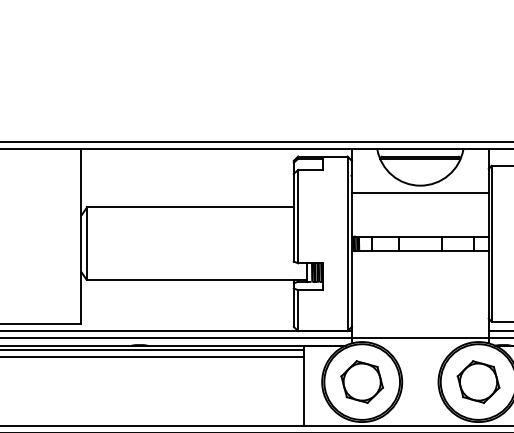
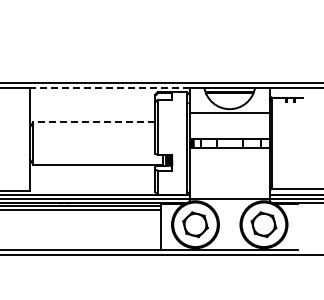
line: (216, 148) -> (109, 87), solid -> dashed
line: (190, 208) -> (94, 122), solid -> dashed

